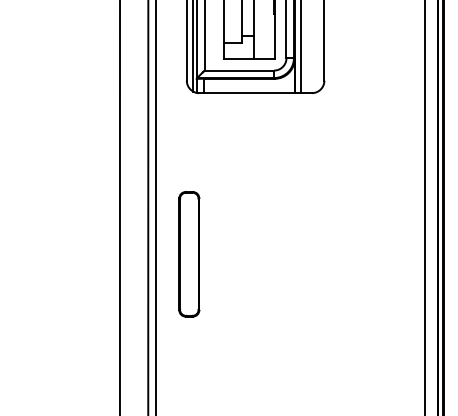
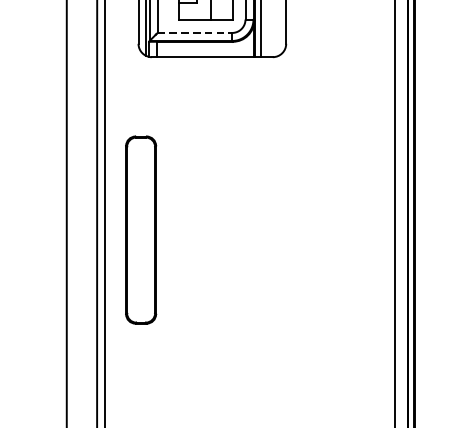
line: (239, 70) -> (195, 32), solid -> dashed
part: (189, 254) -> (141, 230), size x1.4

